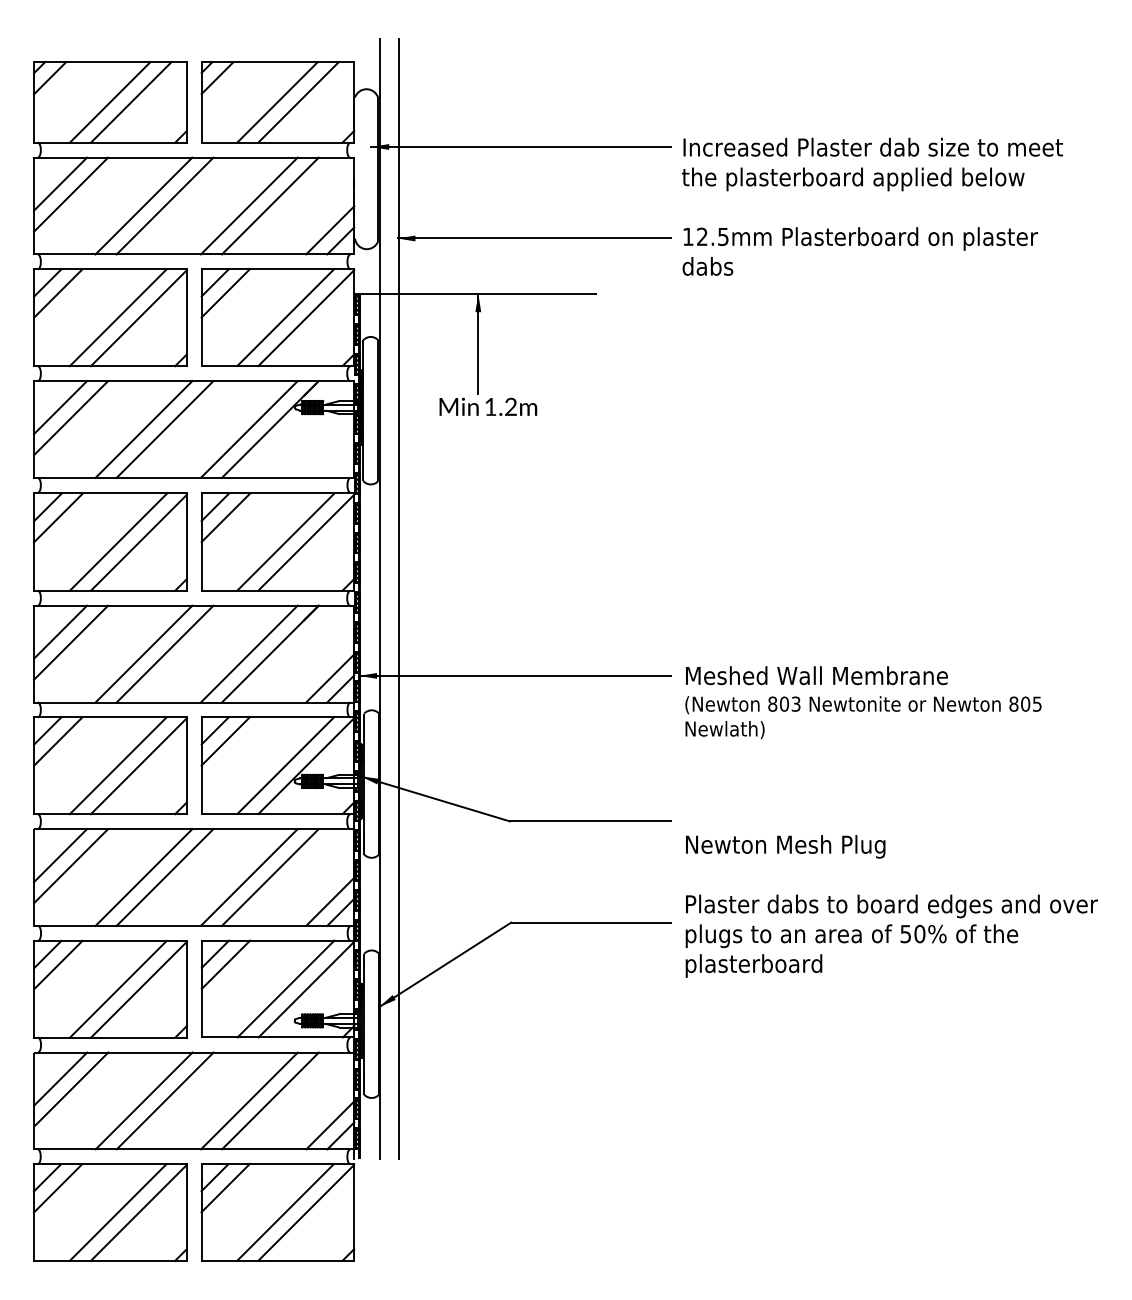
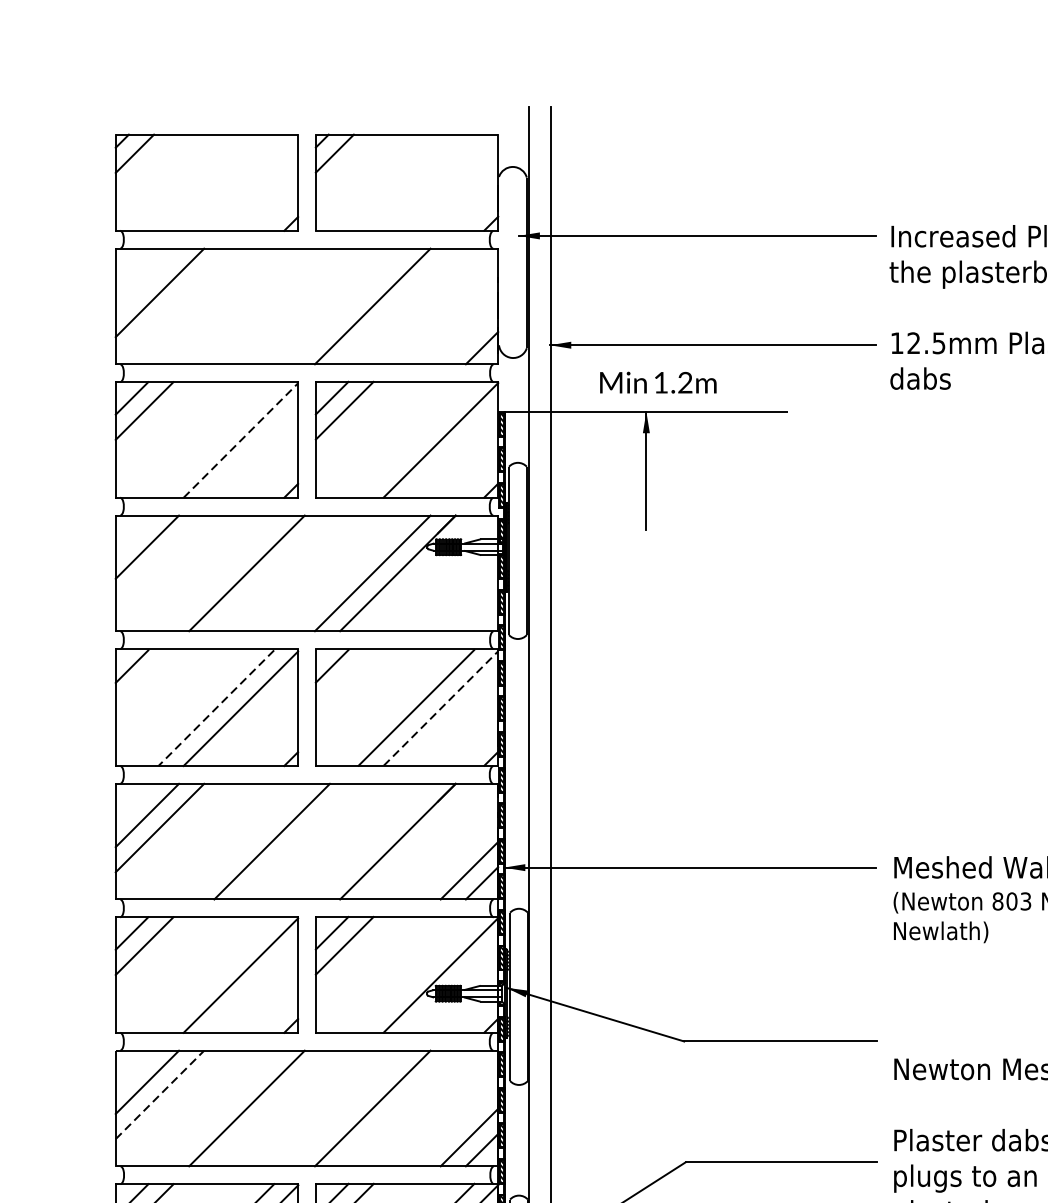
line: (109, 102) -> (205, 182), removed
line: (130, 102) -> (230, 182), removed
line: (277, 102) -> (406, 182), removed
line: (298, 102) -> (431, 182), removed
line: (60, 183) -> (147, 279), removed
line: (143, 205) -> (246, 305), removed
line: (164, 205) -> (271, 305), removed
line: (269, 205) -> (396, 305), removed
line: (330, 230) -> (469, 335), removed
line: (117, 317) -> (215, 439), removed
line: (285, 317) -> (416, 439), removed
line: (138, 318) -> (240, 440), solid -> dashed
text: (488, 406) -> (658, 382), moved
line: (71, 418) -> (160, 560), removed
line: (164, 429) -> (271, 573), removed
line: (225, 517) -> (344, 678), removed
line: (58, 518) -> (144, 679), removed
line: (117, 542) -> (215, 708), solid -> dashed
line: (306, 542) -> (441, 708), solid -> dashed
line: (143, 653) -> (246, 840), removed
line: (248, 653) -> (371, 840), removed
line: (117, 765) -> (215, 974), removed
line: (285, 765) -> (416, 974), removed
line: (71, 865) -> (160, 1094), solid -> dashed
line: (164, 877) -> (271, 1108), removed
line: (269, 877) -> (396, 1108), removed

